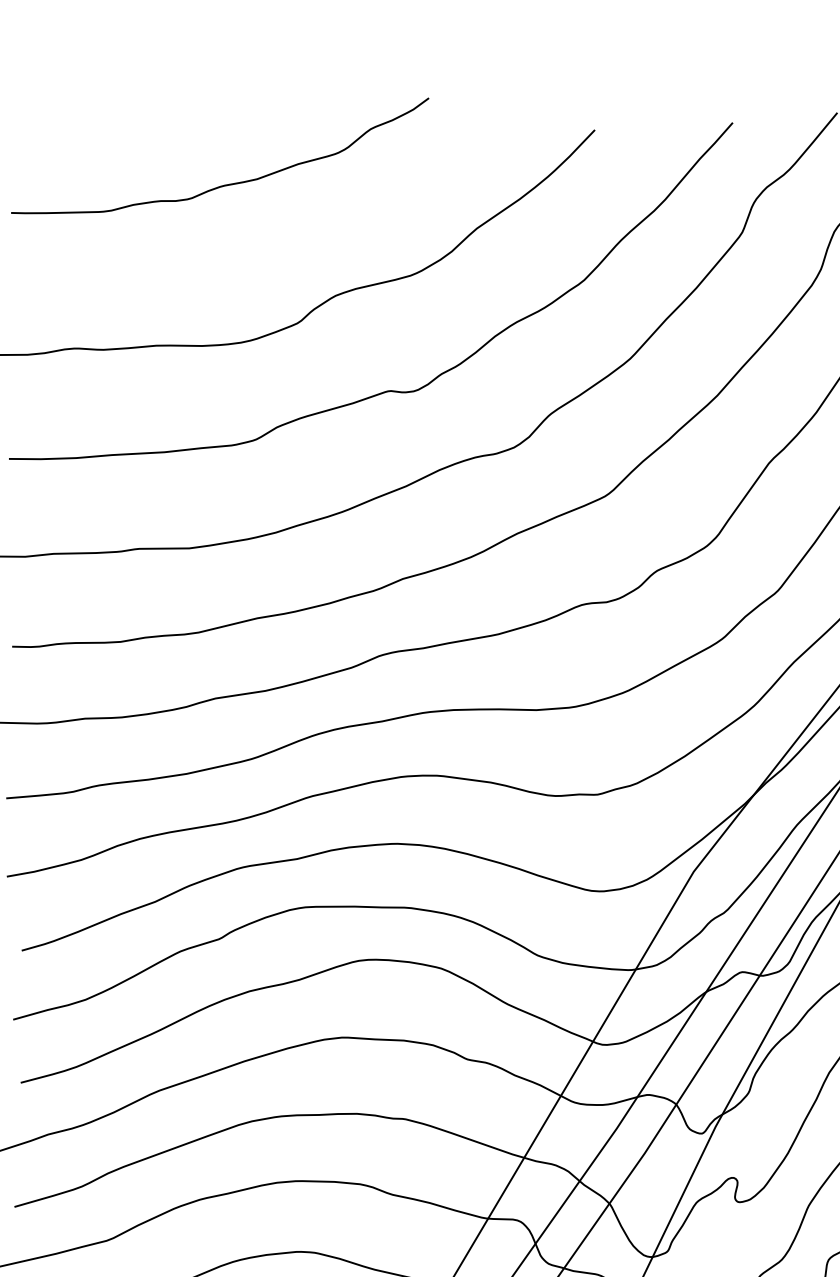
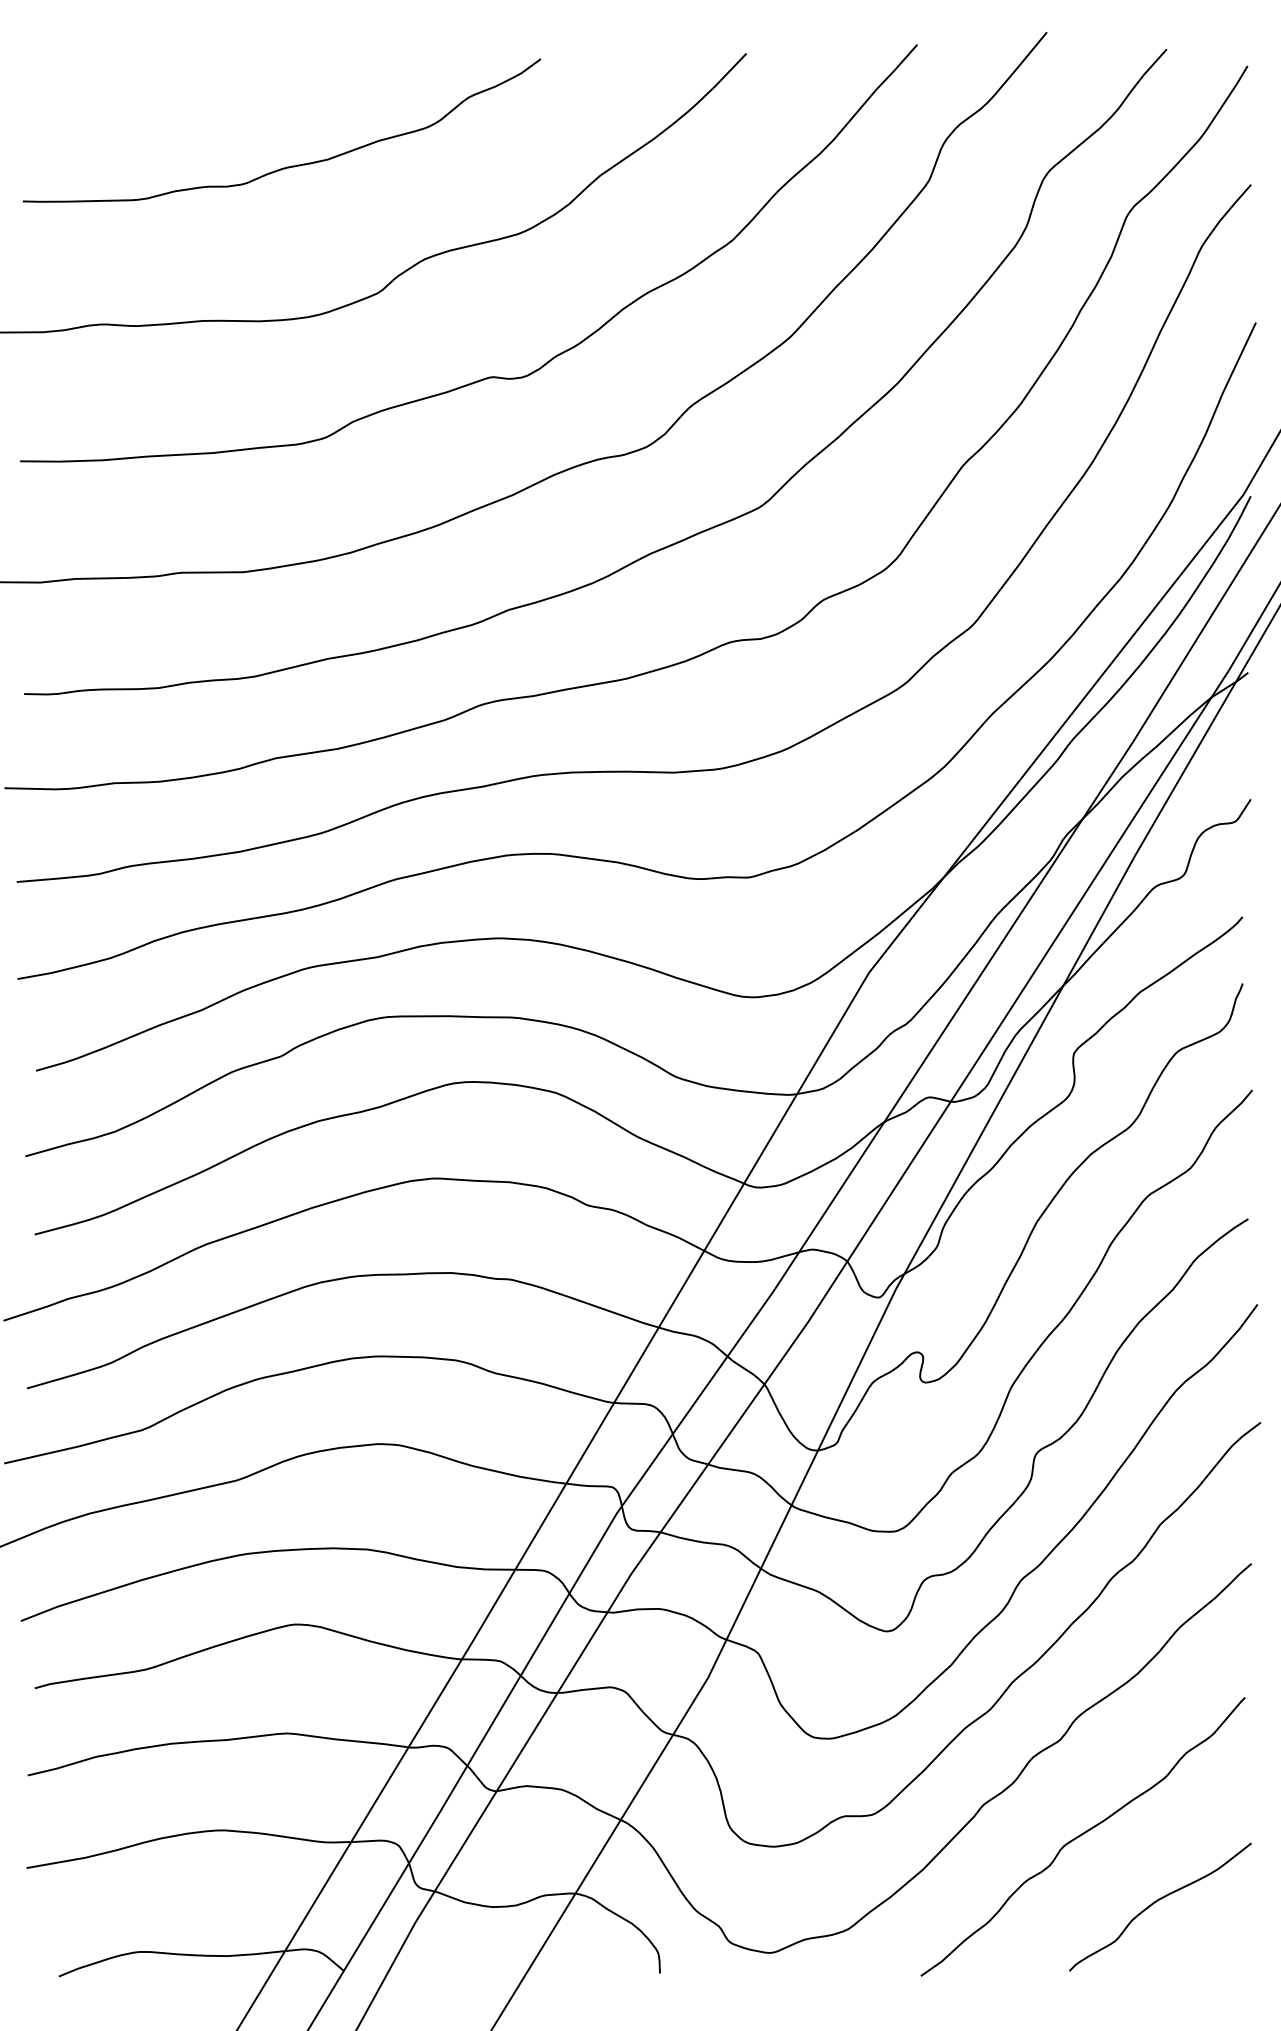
curve: (224, 184) -> (287, 166), moved

